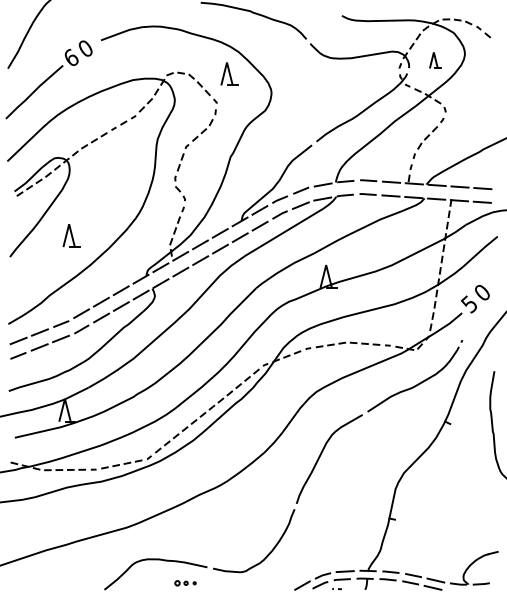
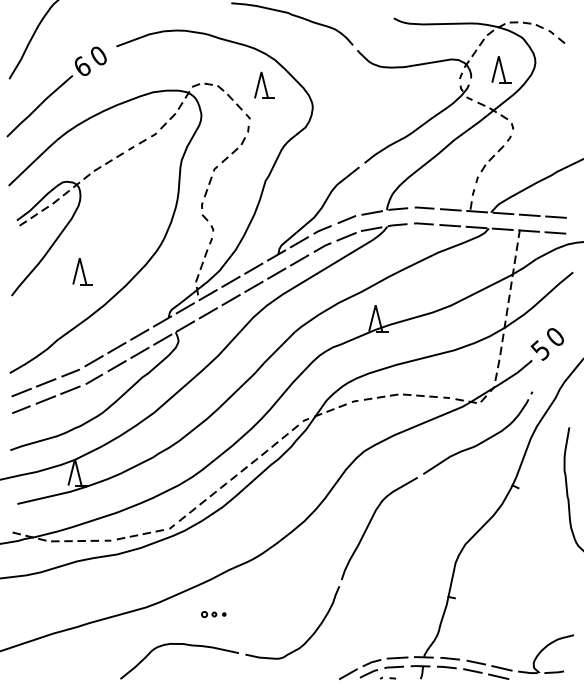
part: (435, 60) -> (501, 69), size x1.43
part: (185, 583) -> (213, 614), moved
part: (337, 588) -> (388, 677), size x1.43

